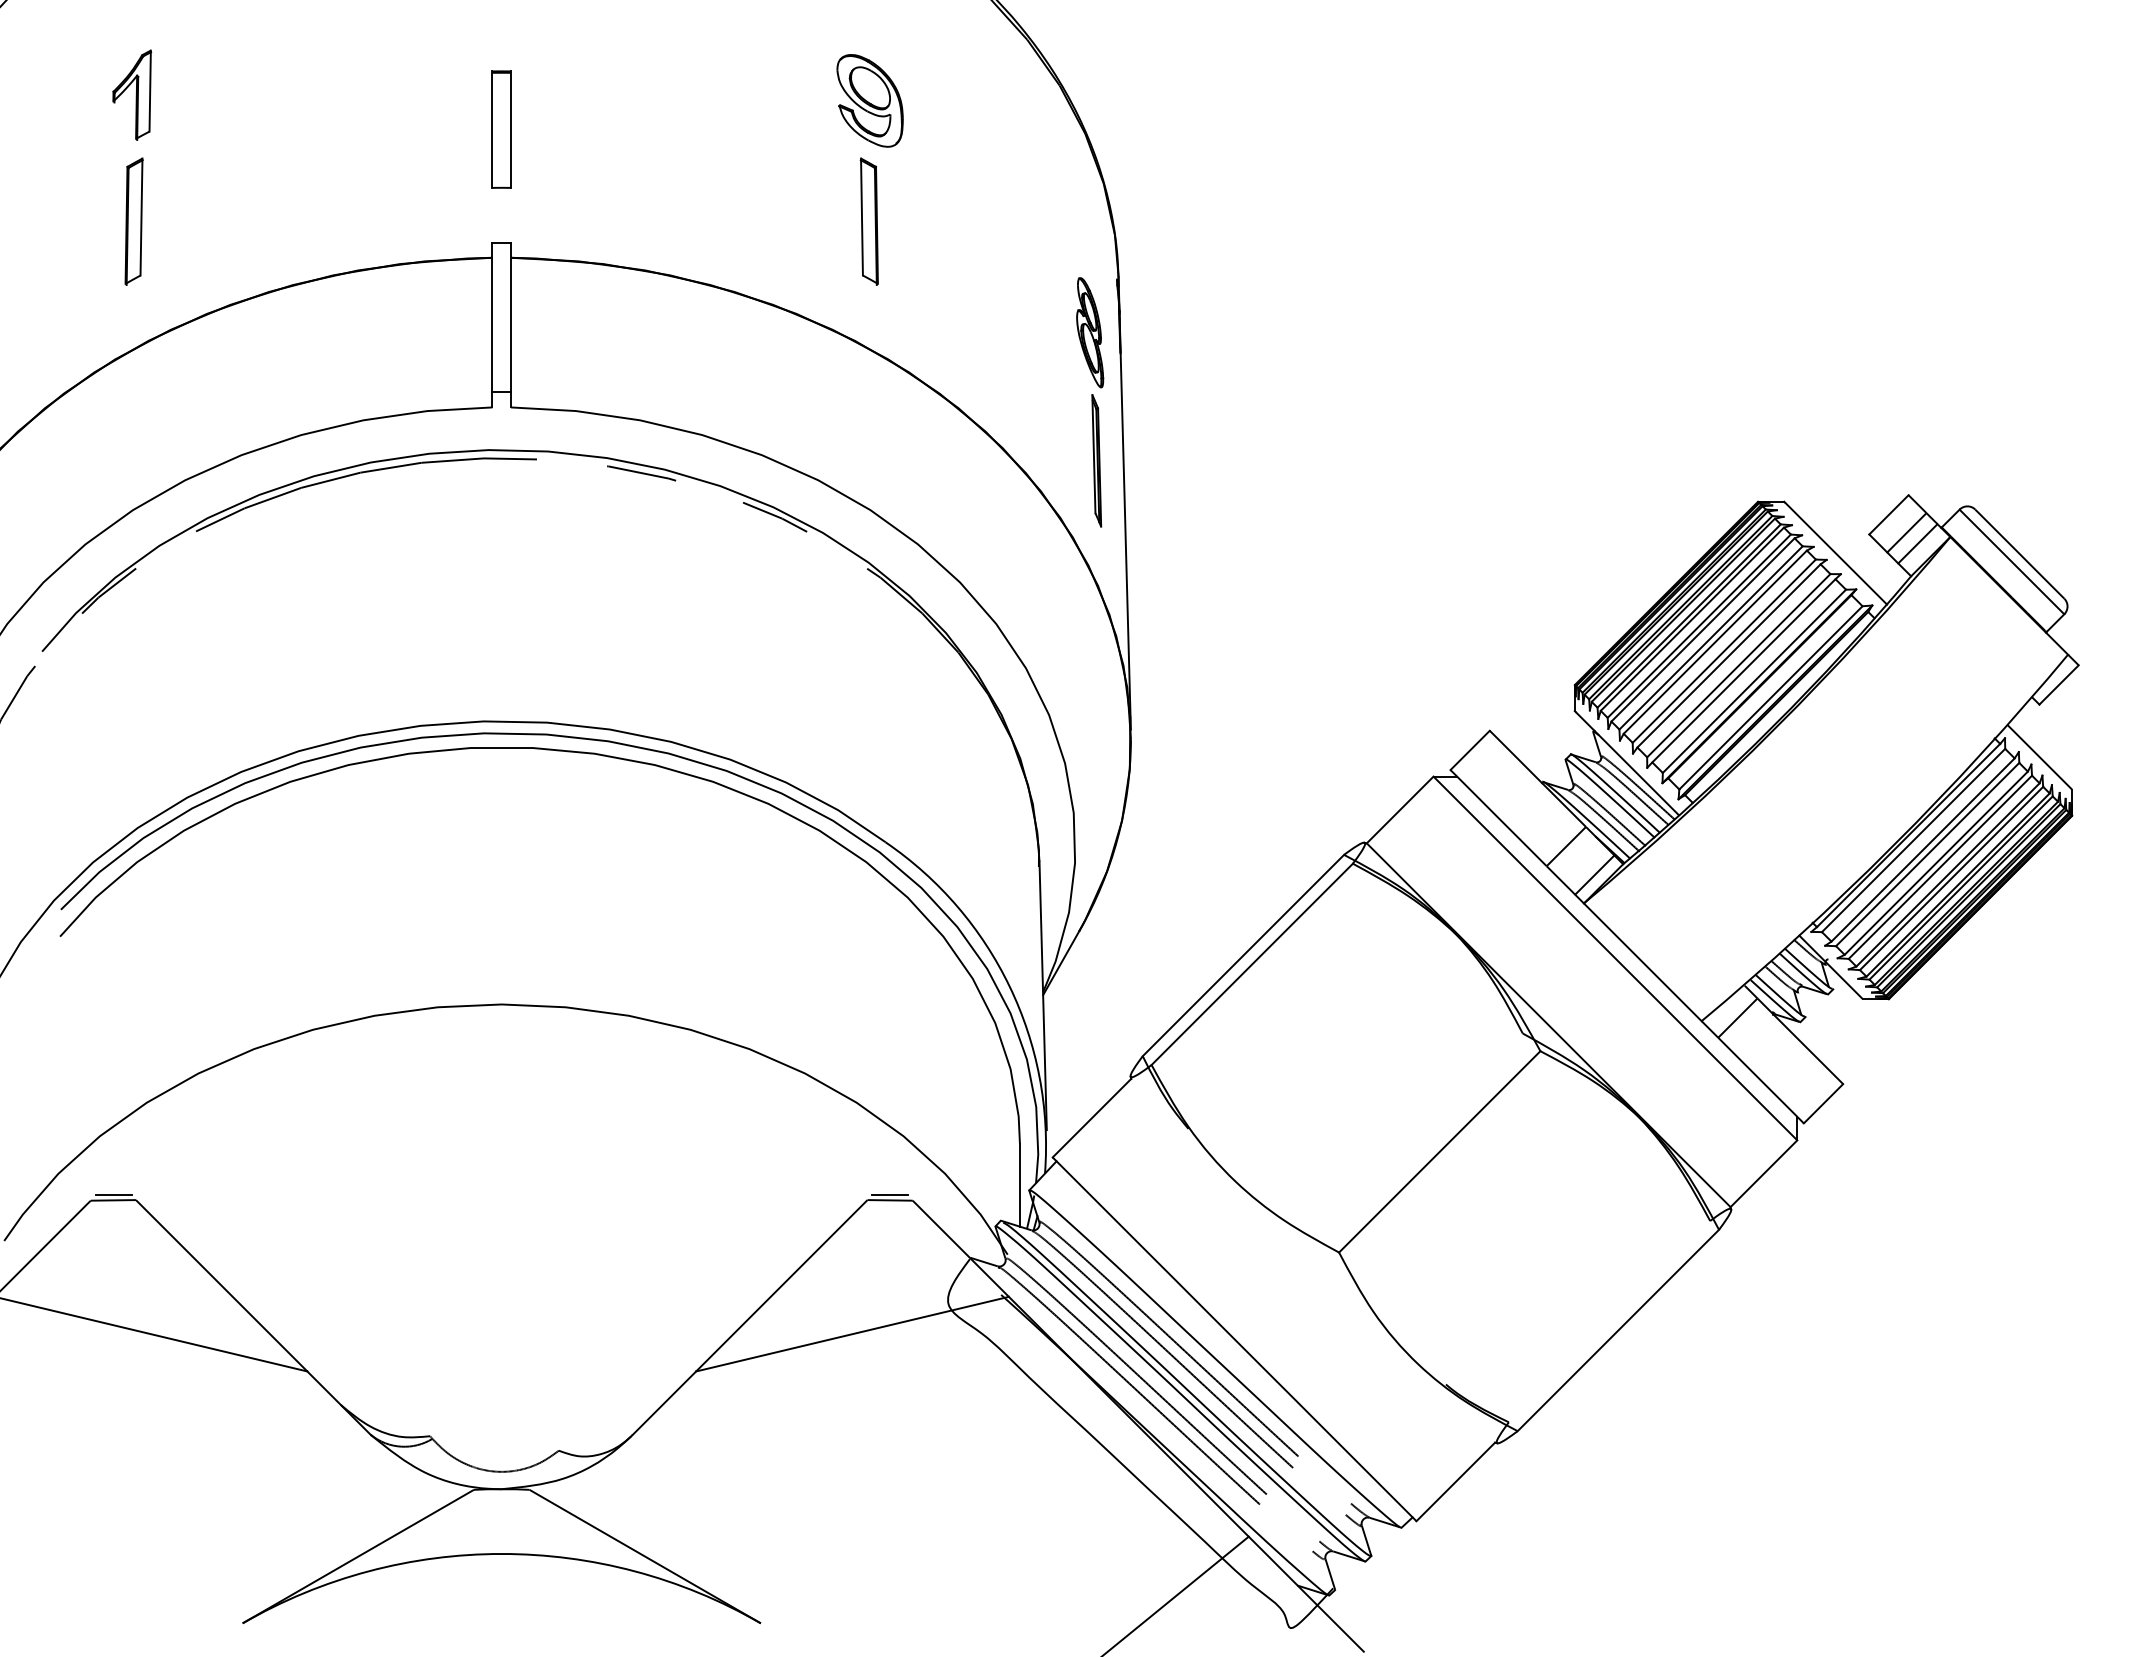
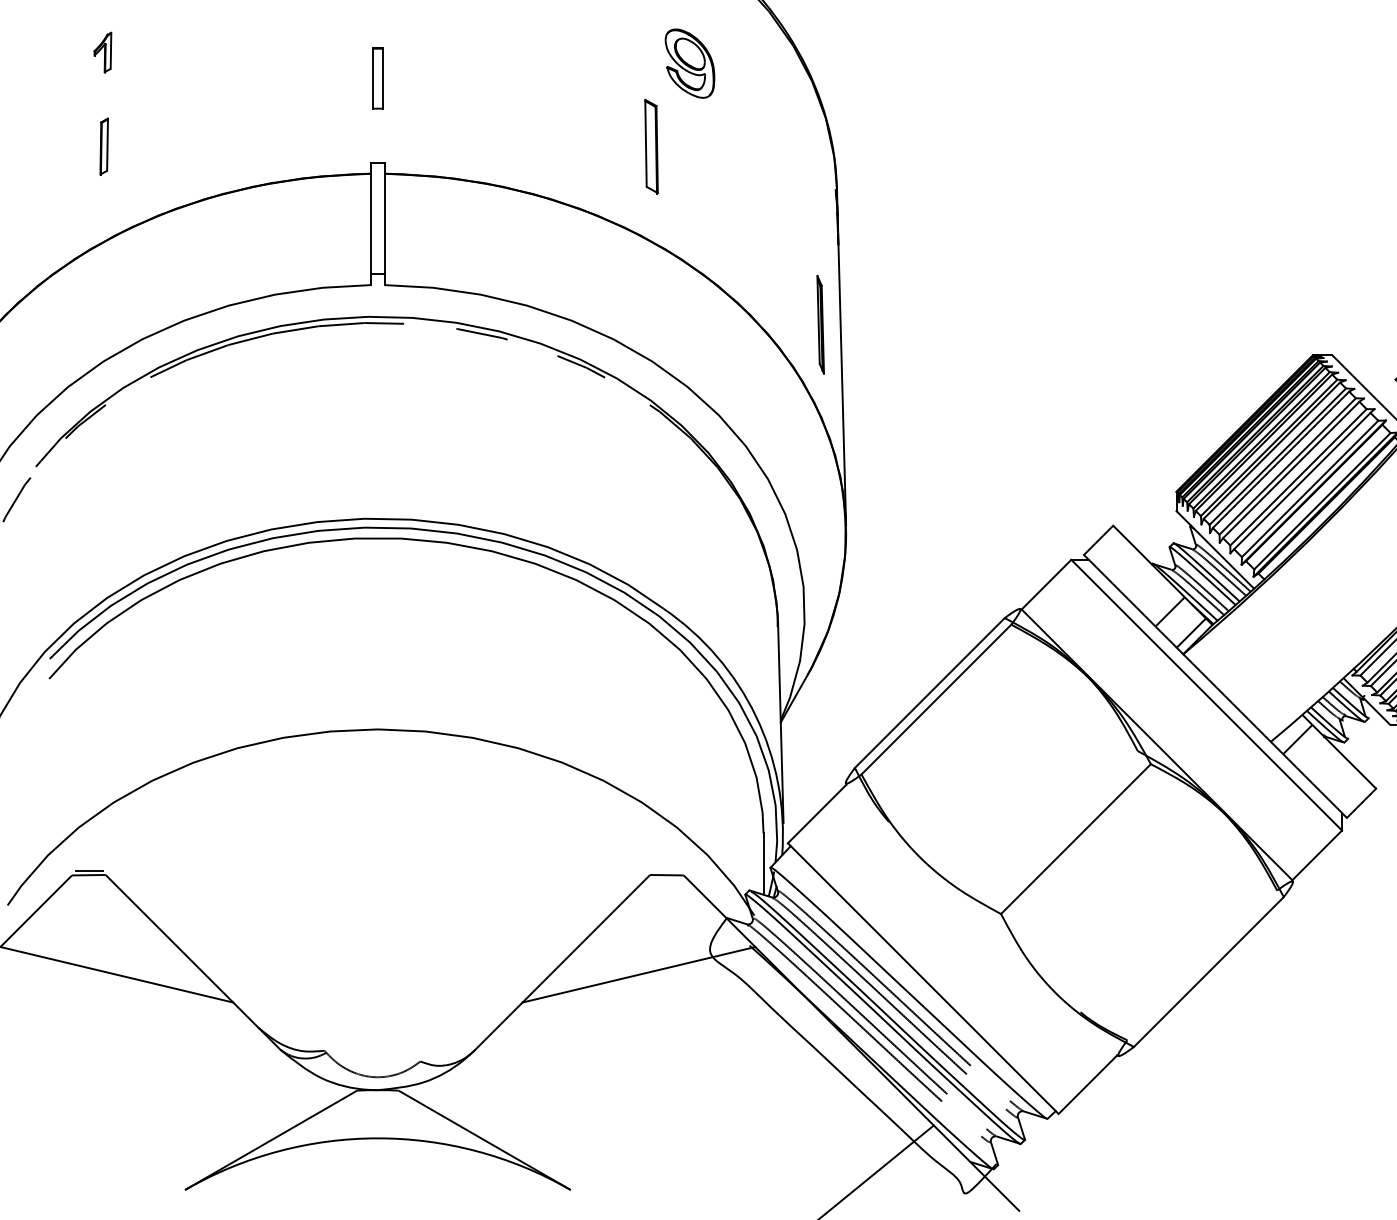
part: (132, 94) -> (103, 52), size x0.6
part: (869, 100) -> (689, 63), moved
part: (501, 129) -> (377, 78), size x0.7
part: (133, 221) -> (103, 146), size x0.6
part: (1090, 332) -> (816, 229), removed
line: (889, 1195) -> (666, 871), removed

